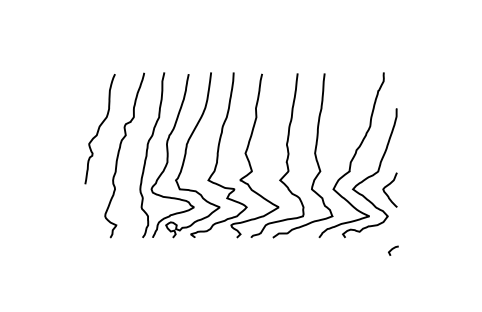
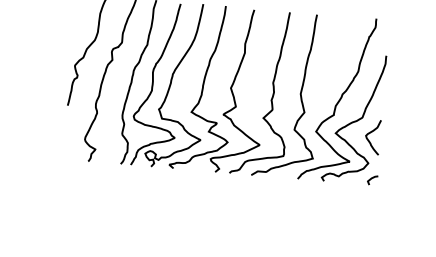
line: (393, 249) -> (372, 178), moved

